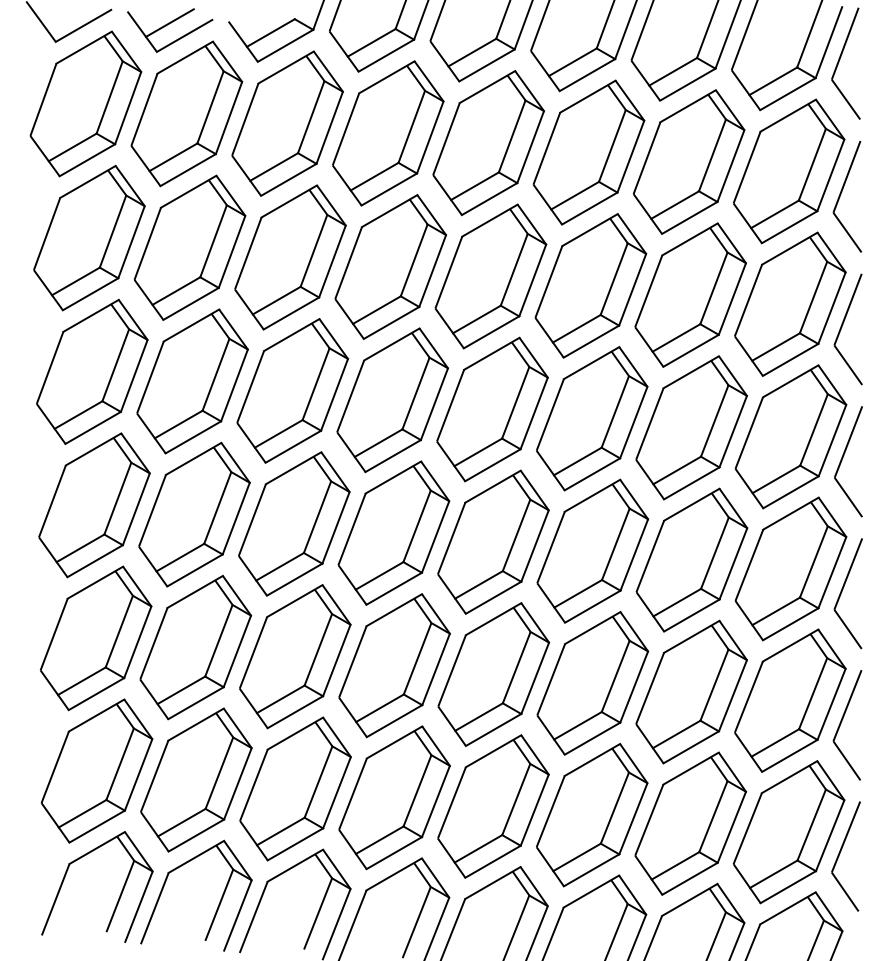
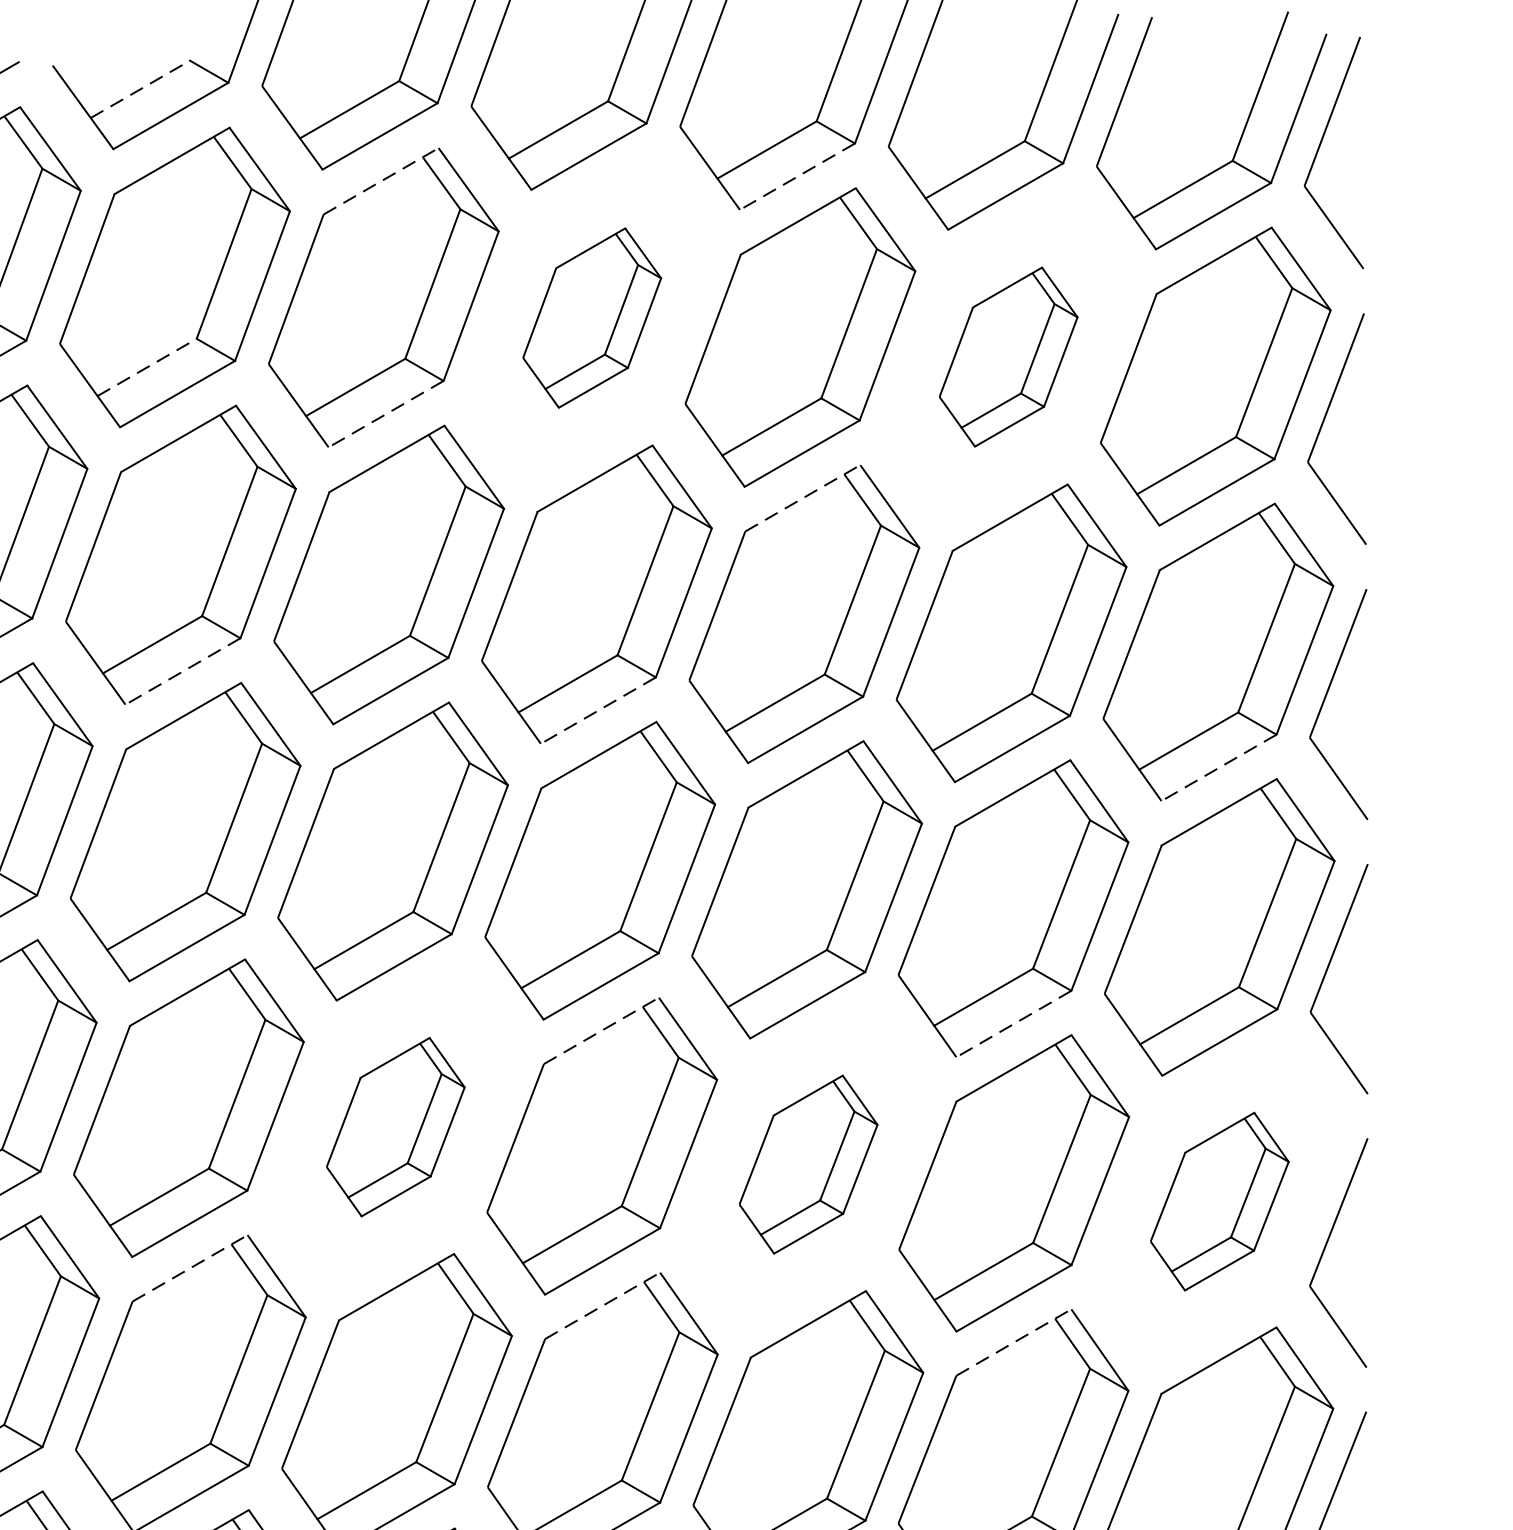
line: (270, 33) -> (139, 90), solid -> dashed
line: (587, 75) -> (797, 177), solid -> dashed
line: (386, 77) -> (380, 181), solid -> dashed
part: (488, 143) -> (592, 318), size x0.6
part: (689, 161) -> (1009, 355), size x0.6
line: (274, 167) -> (147, 368), solid -> dashed
line: (389, 189) -> (386, 414), solid -> dashed
line: (590, 230) -> (803, 499), solid -> dashed
line: (291, 313) -> (183, 671), solid -> dashed
line: (491, 332) -> (598, 710), solid -> dashed
line: (790, 359) -> (1218, 766), solid -> dashed
line: (691, 483) -> (1013, 1024), solid -> dashed
line: (493, 486) -> (602, 1030), solid -> dashed
part: (393, 532) -> (394, 1125), size x0.6
part: (592, 550) -> (807, 1163), size x0.6
part: (790, 568) -> (1218, 1200), size x0.6
line: (294, 601) -> (189, 1269), solid -> dashed
line: (493, 619) -> (602, 1306), solid -> dashed
line: (691, 636) -> (1013, 1341), solid -> dashed

